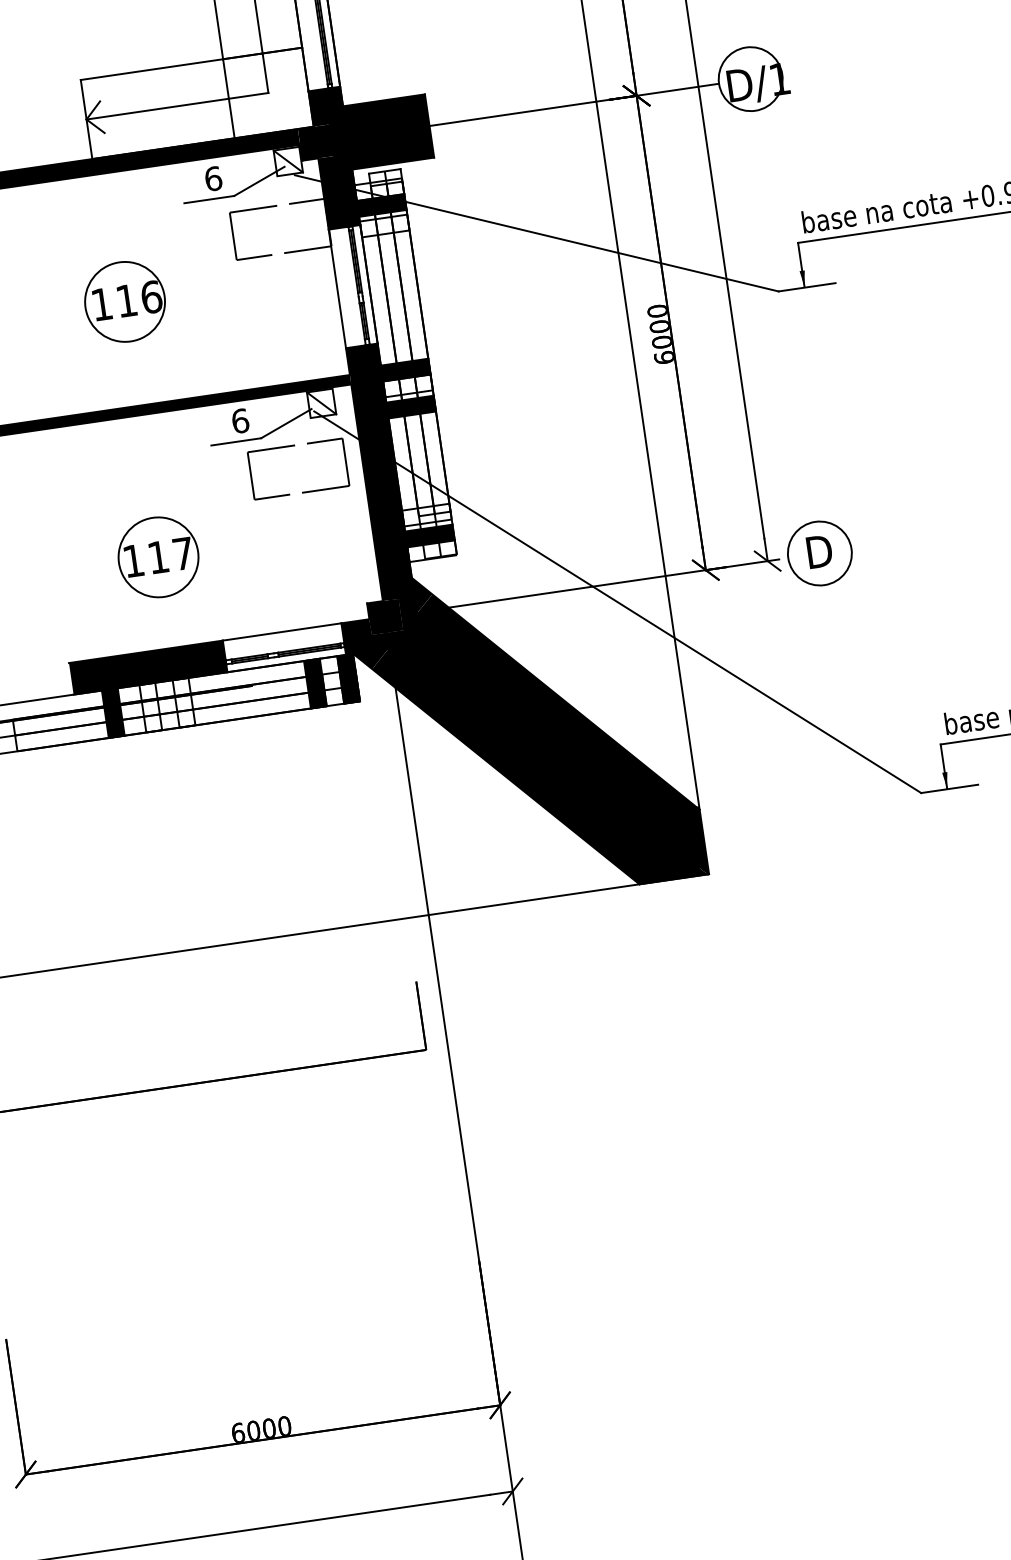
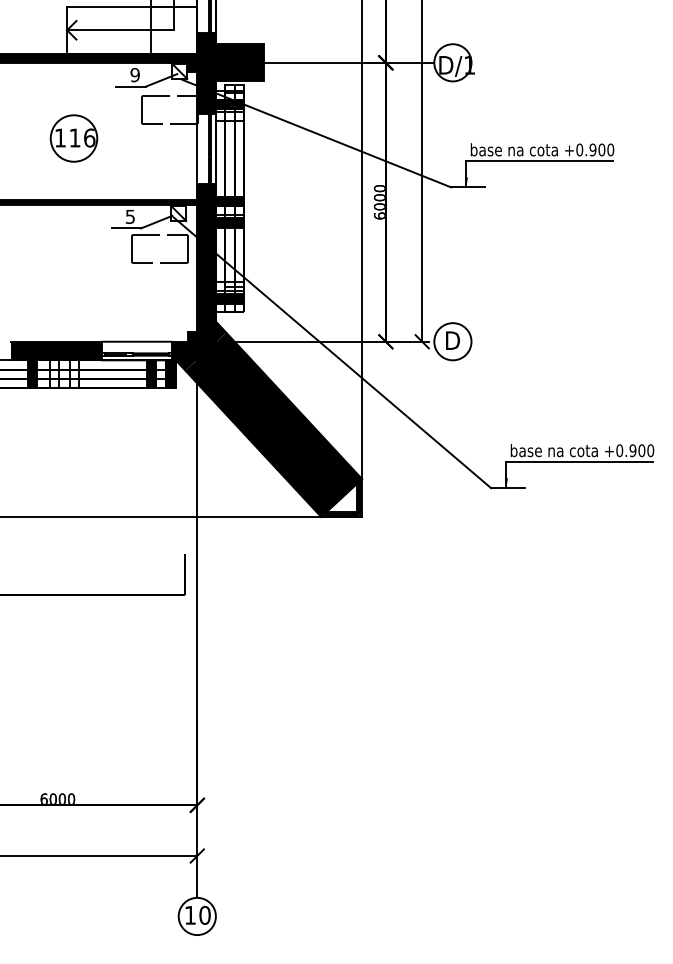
text: (212, 178) -> (134, 74), 6 -> 9
text: (240, 420) -> (130, 216), 6 -> 5
part: (158, 557) -> (71, 288), removed
fill: (669, 847) -> (341, 498), removed

